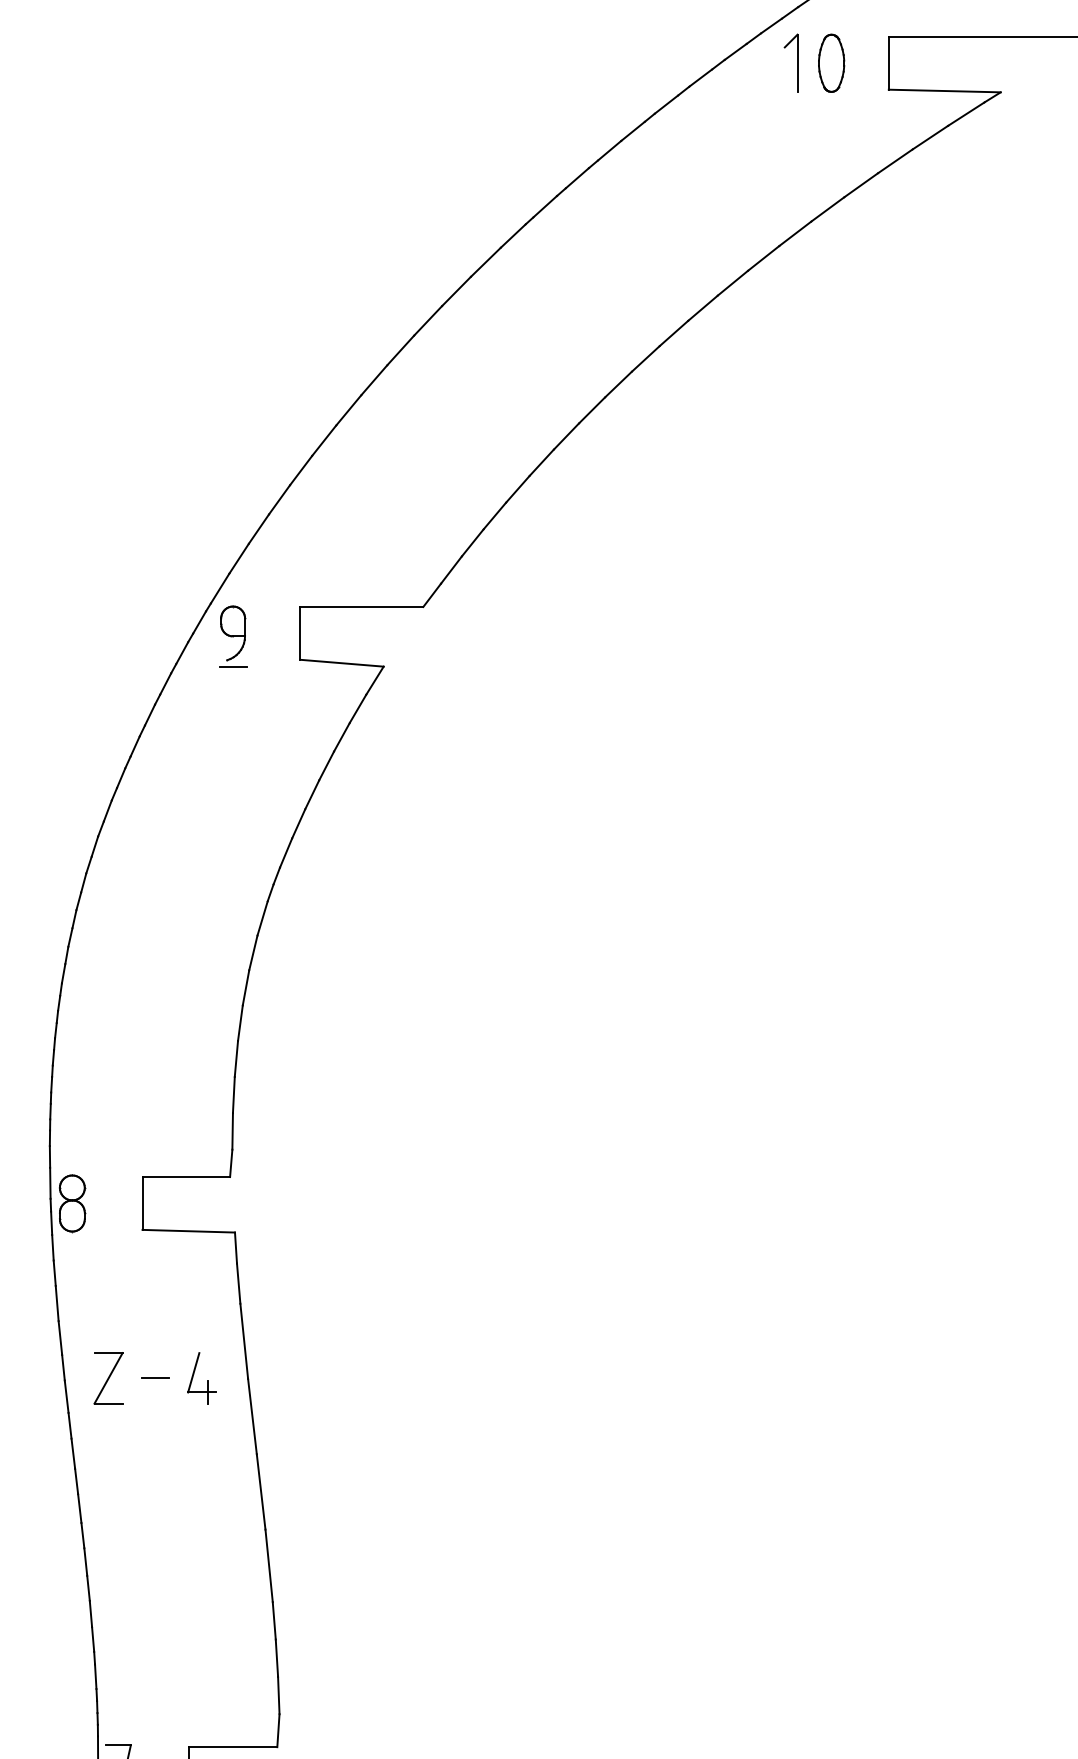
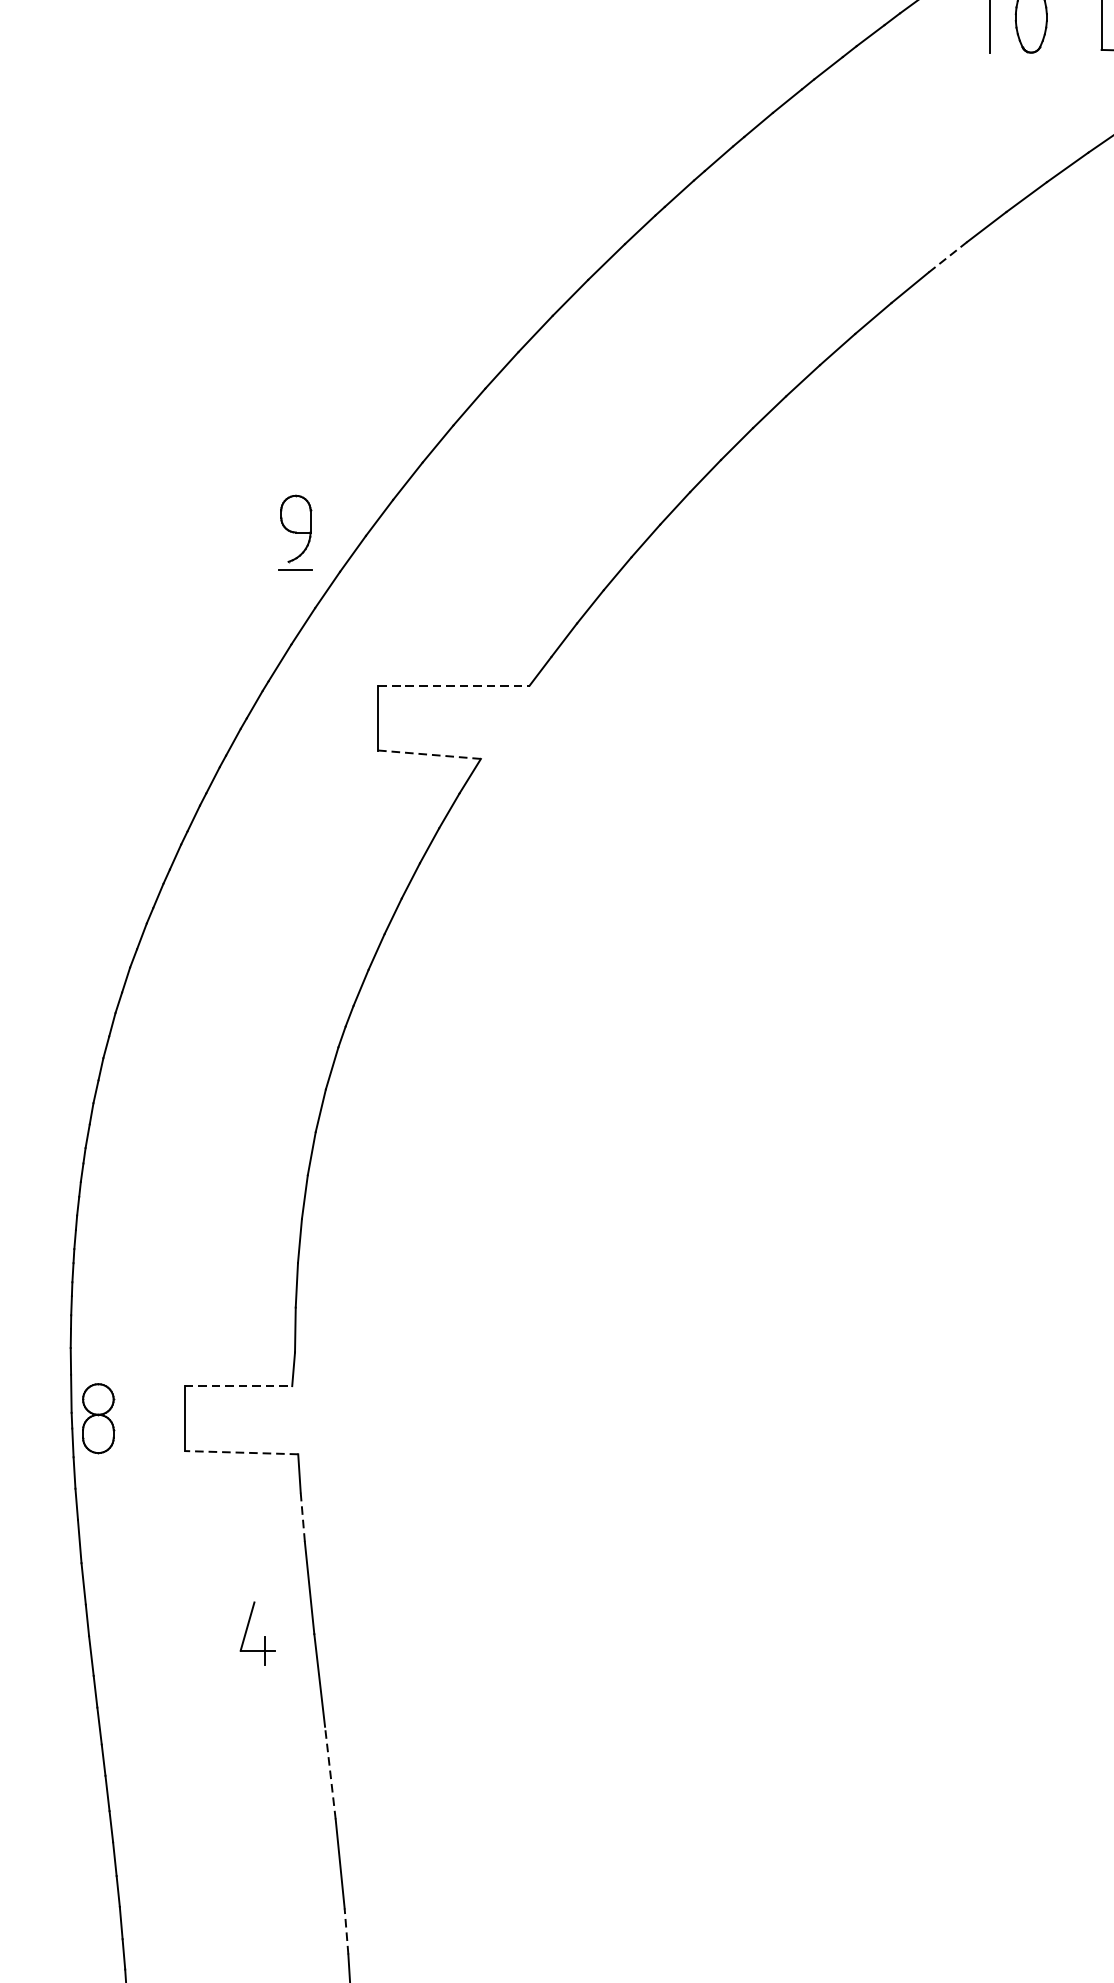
line: (763, 258) -> (947, 257), solid -> dashed
line: (361, 606) -> (453, 685), solid -> dashed
part: (233, 636) -> (296, 532), moved
line: (341, 663) -> (429, 755), solid -> dashed
line: (186, 1177) -> (238, 1386), solid -> dashed
line: (188, 1231) -> (241, 1453), solid -> dashed
line: (238, 1283) -> (302, 1516), solid -> dashed
part: (108, 1378) -> (142, 1633), removed
line: (155, 1378) -> (200, 1633), removed
line: (261, 1491) -> (330, 1772), solid -> dashed
line: (274, 1620) -> (346, 1931), solid -> dashed

